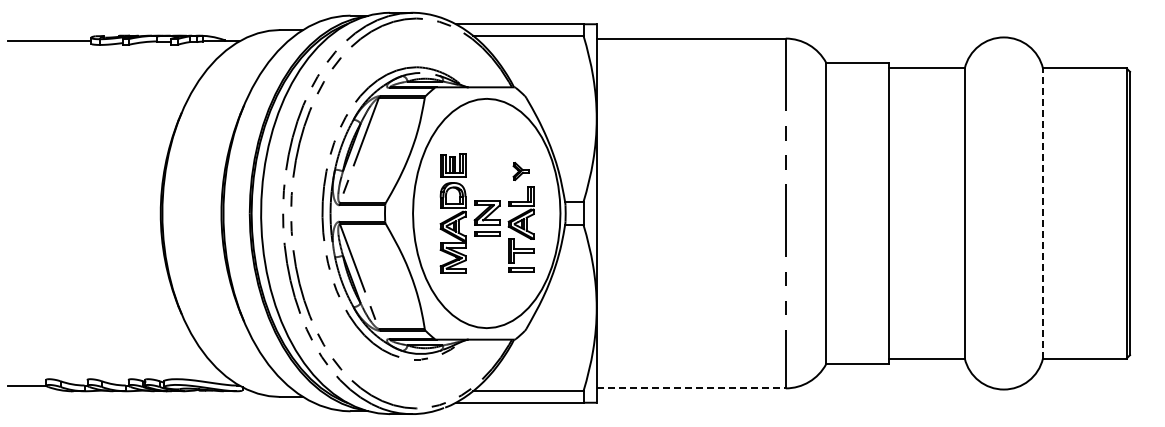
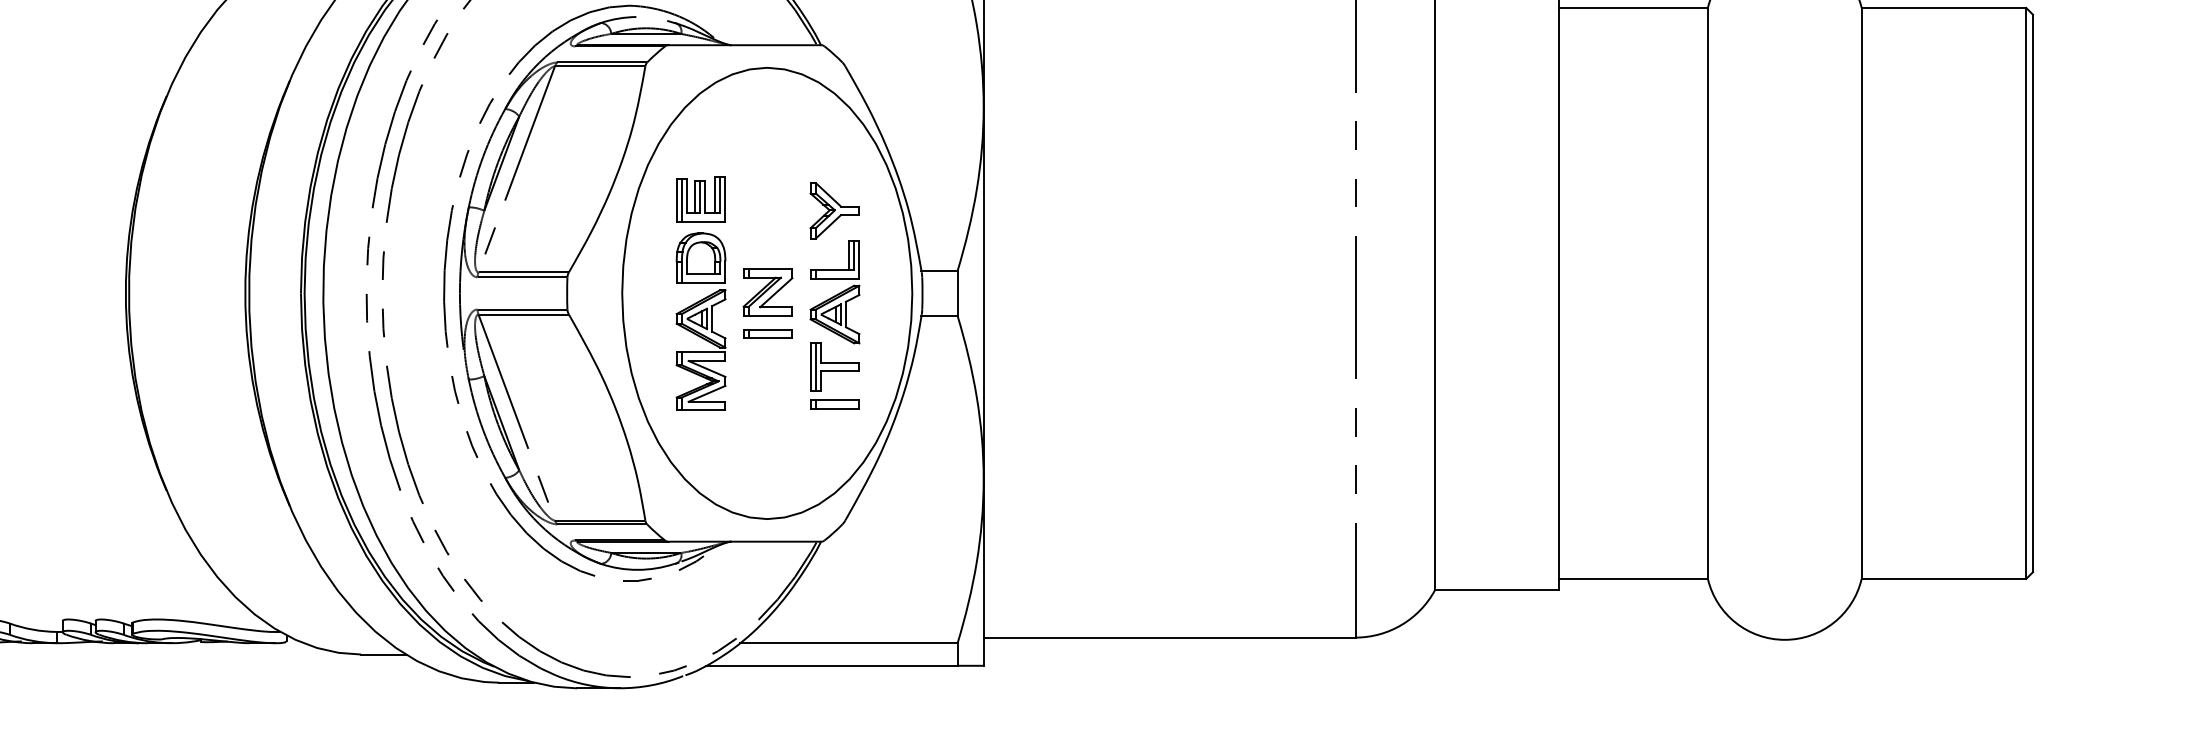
part: (520, 171) -> (833, 210), size x1.67
line: (1042, 213) -> (1860, 293), dashed -> solid
line: (691, 388) -> (1170, 637), dashed -> solid

